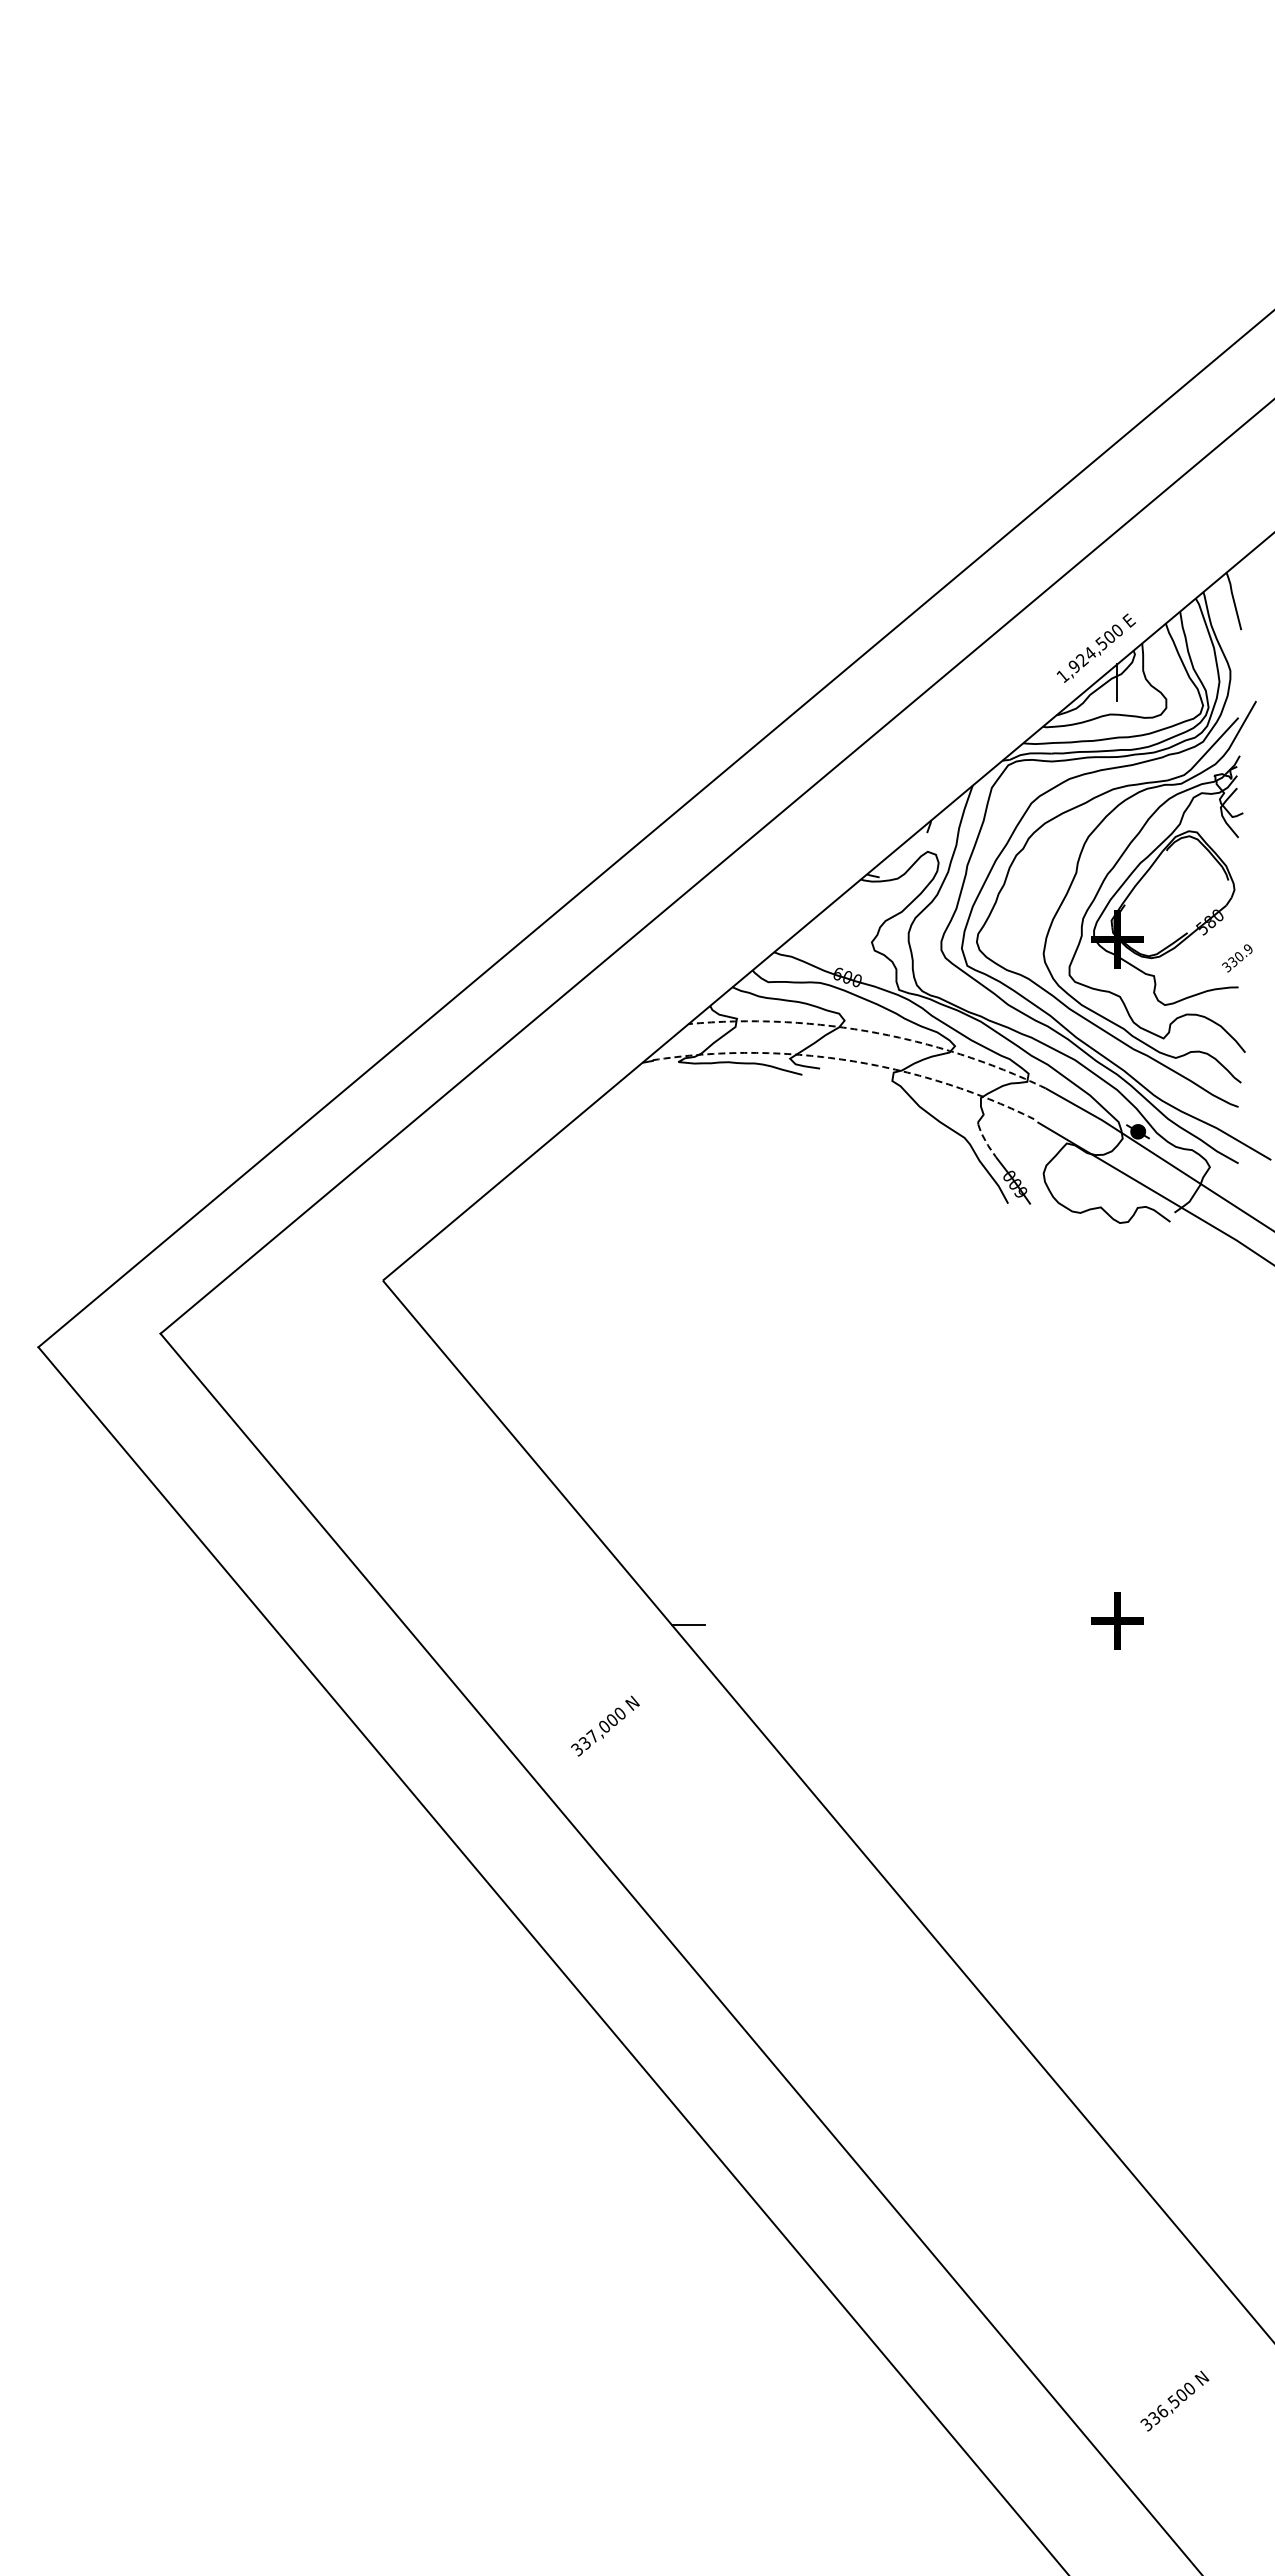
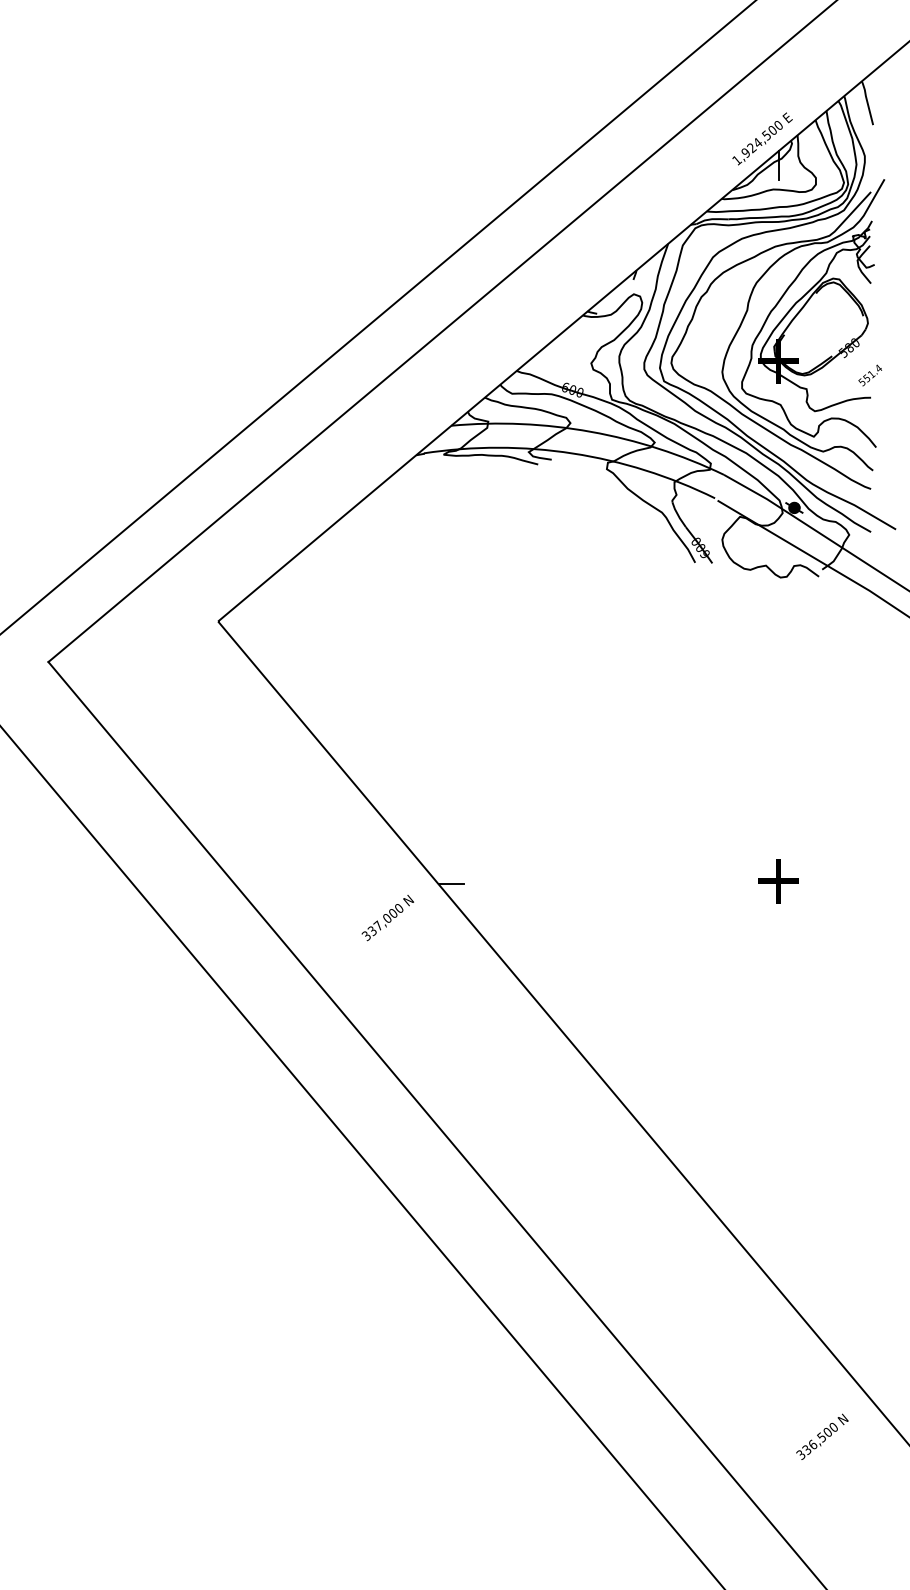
text: (1237, 956) -> (870, 374), 330.9 -> 551.4
arc: (871, 1032) -> (590, 432), dashed -> solid
arc: (847, 1060) -> (572, 453), dashed -> solid
line: (986, 1141) -> (678, 515), dashed -> solid
text: (605, 1725) -> (387, 917), moved
text: (1174, 2400) -> (822, 1436), moved

